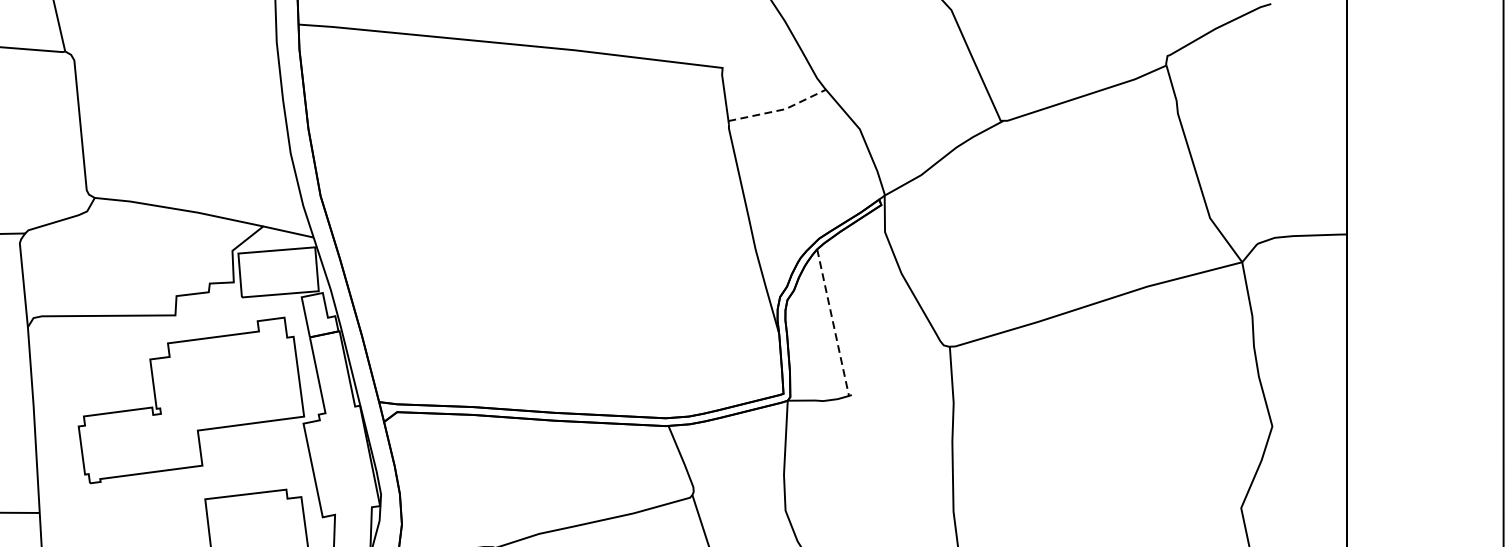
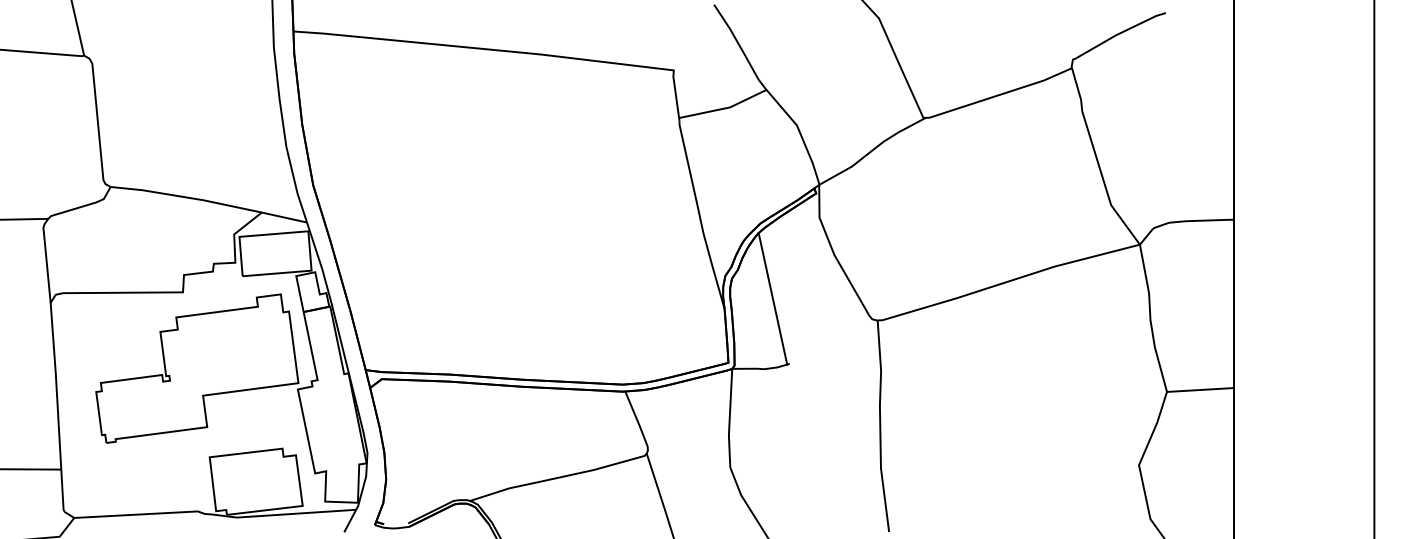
line: (780, 110) -> (725, 108), dashed -> solid
line: (833, 323) -> (773, 299), dashed -> solid
line: (1309, 423) -> (1200, 389), added

